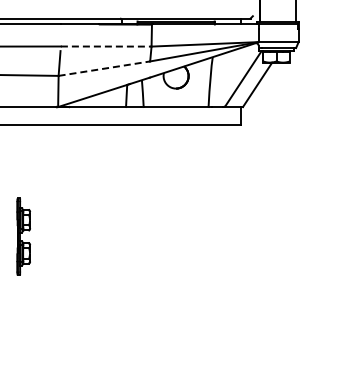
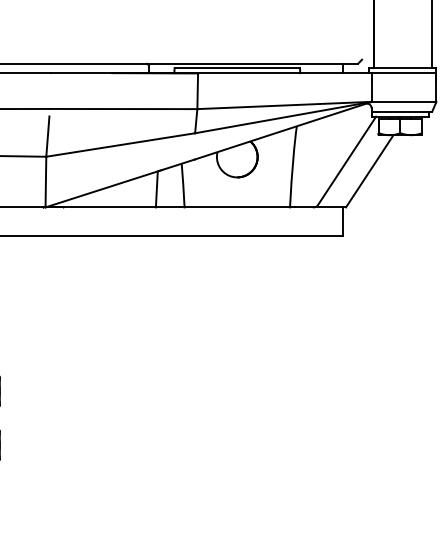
line: (106, 46) -> (124, 108), dashed -> solid
line: (104, 68) -> (120, 144), dashed -> solid

